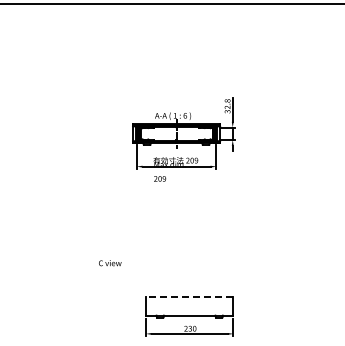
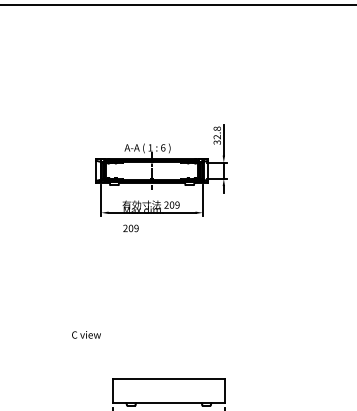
text: (110, 263) -> (86, 335), moved
line: (189, 297) -> (168, 379), dashed -> solid

